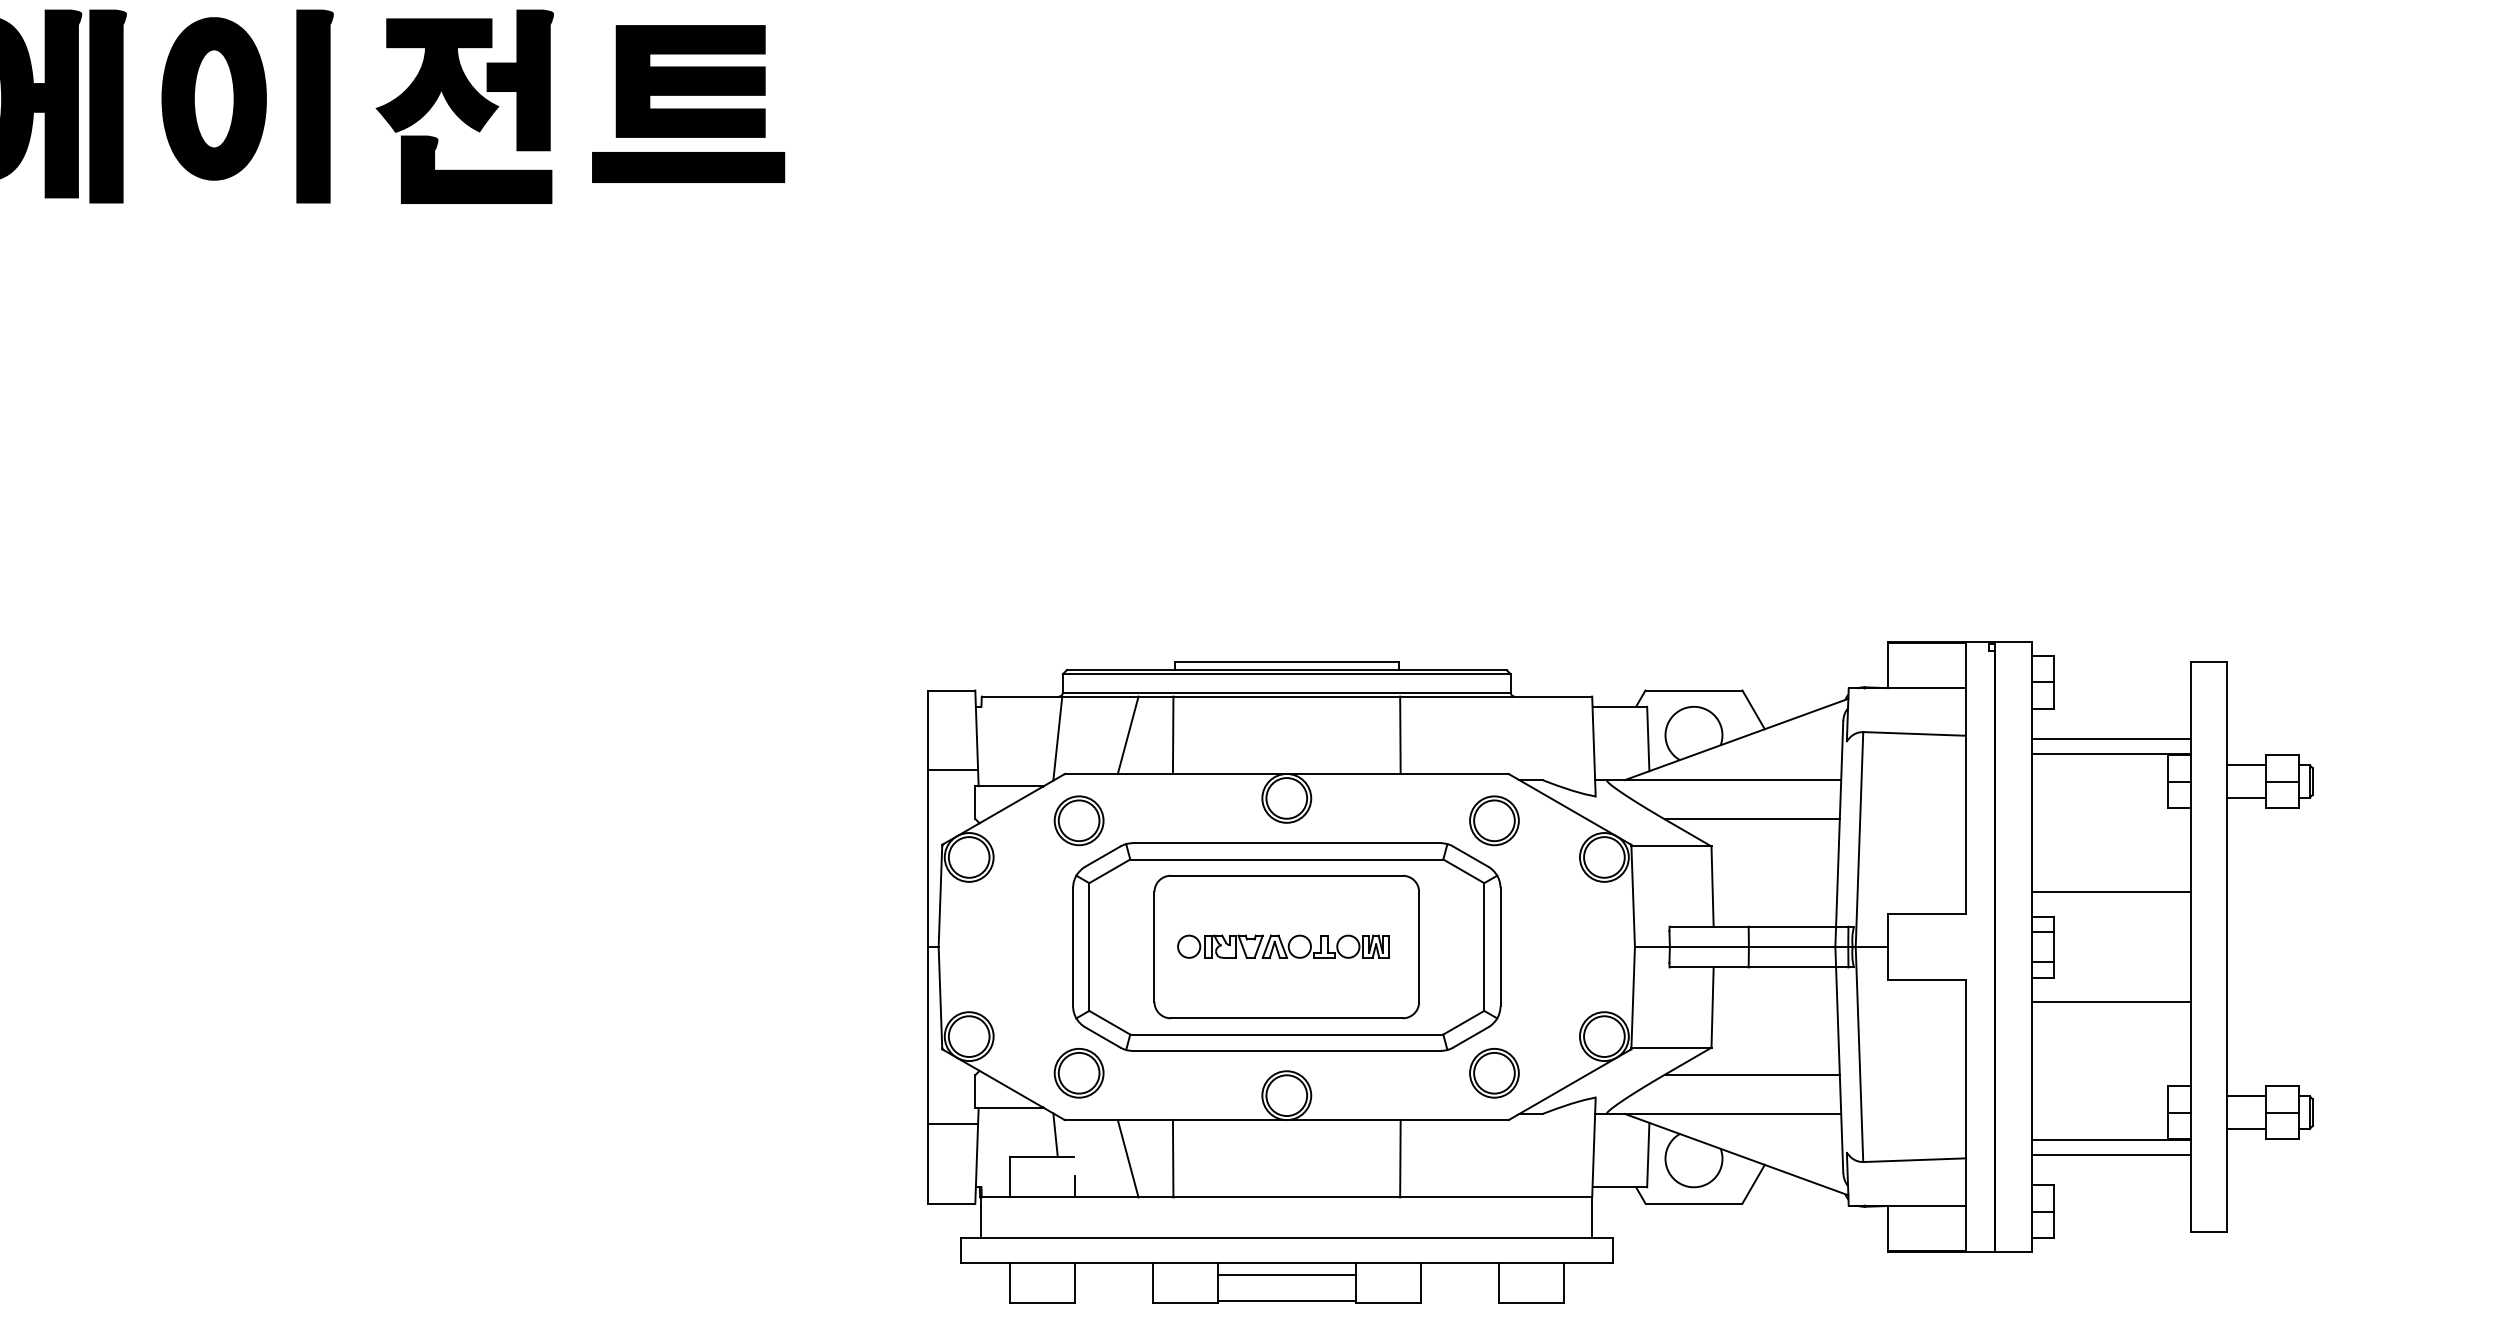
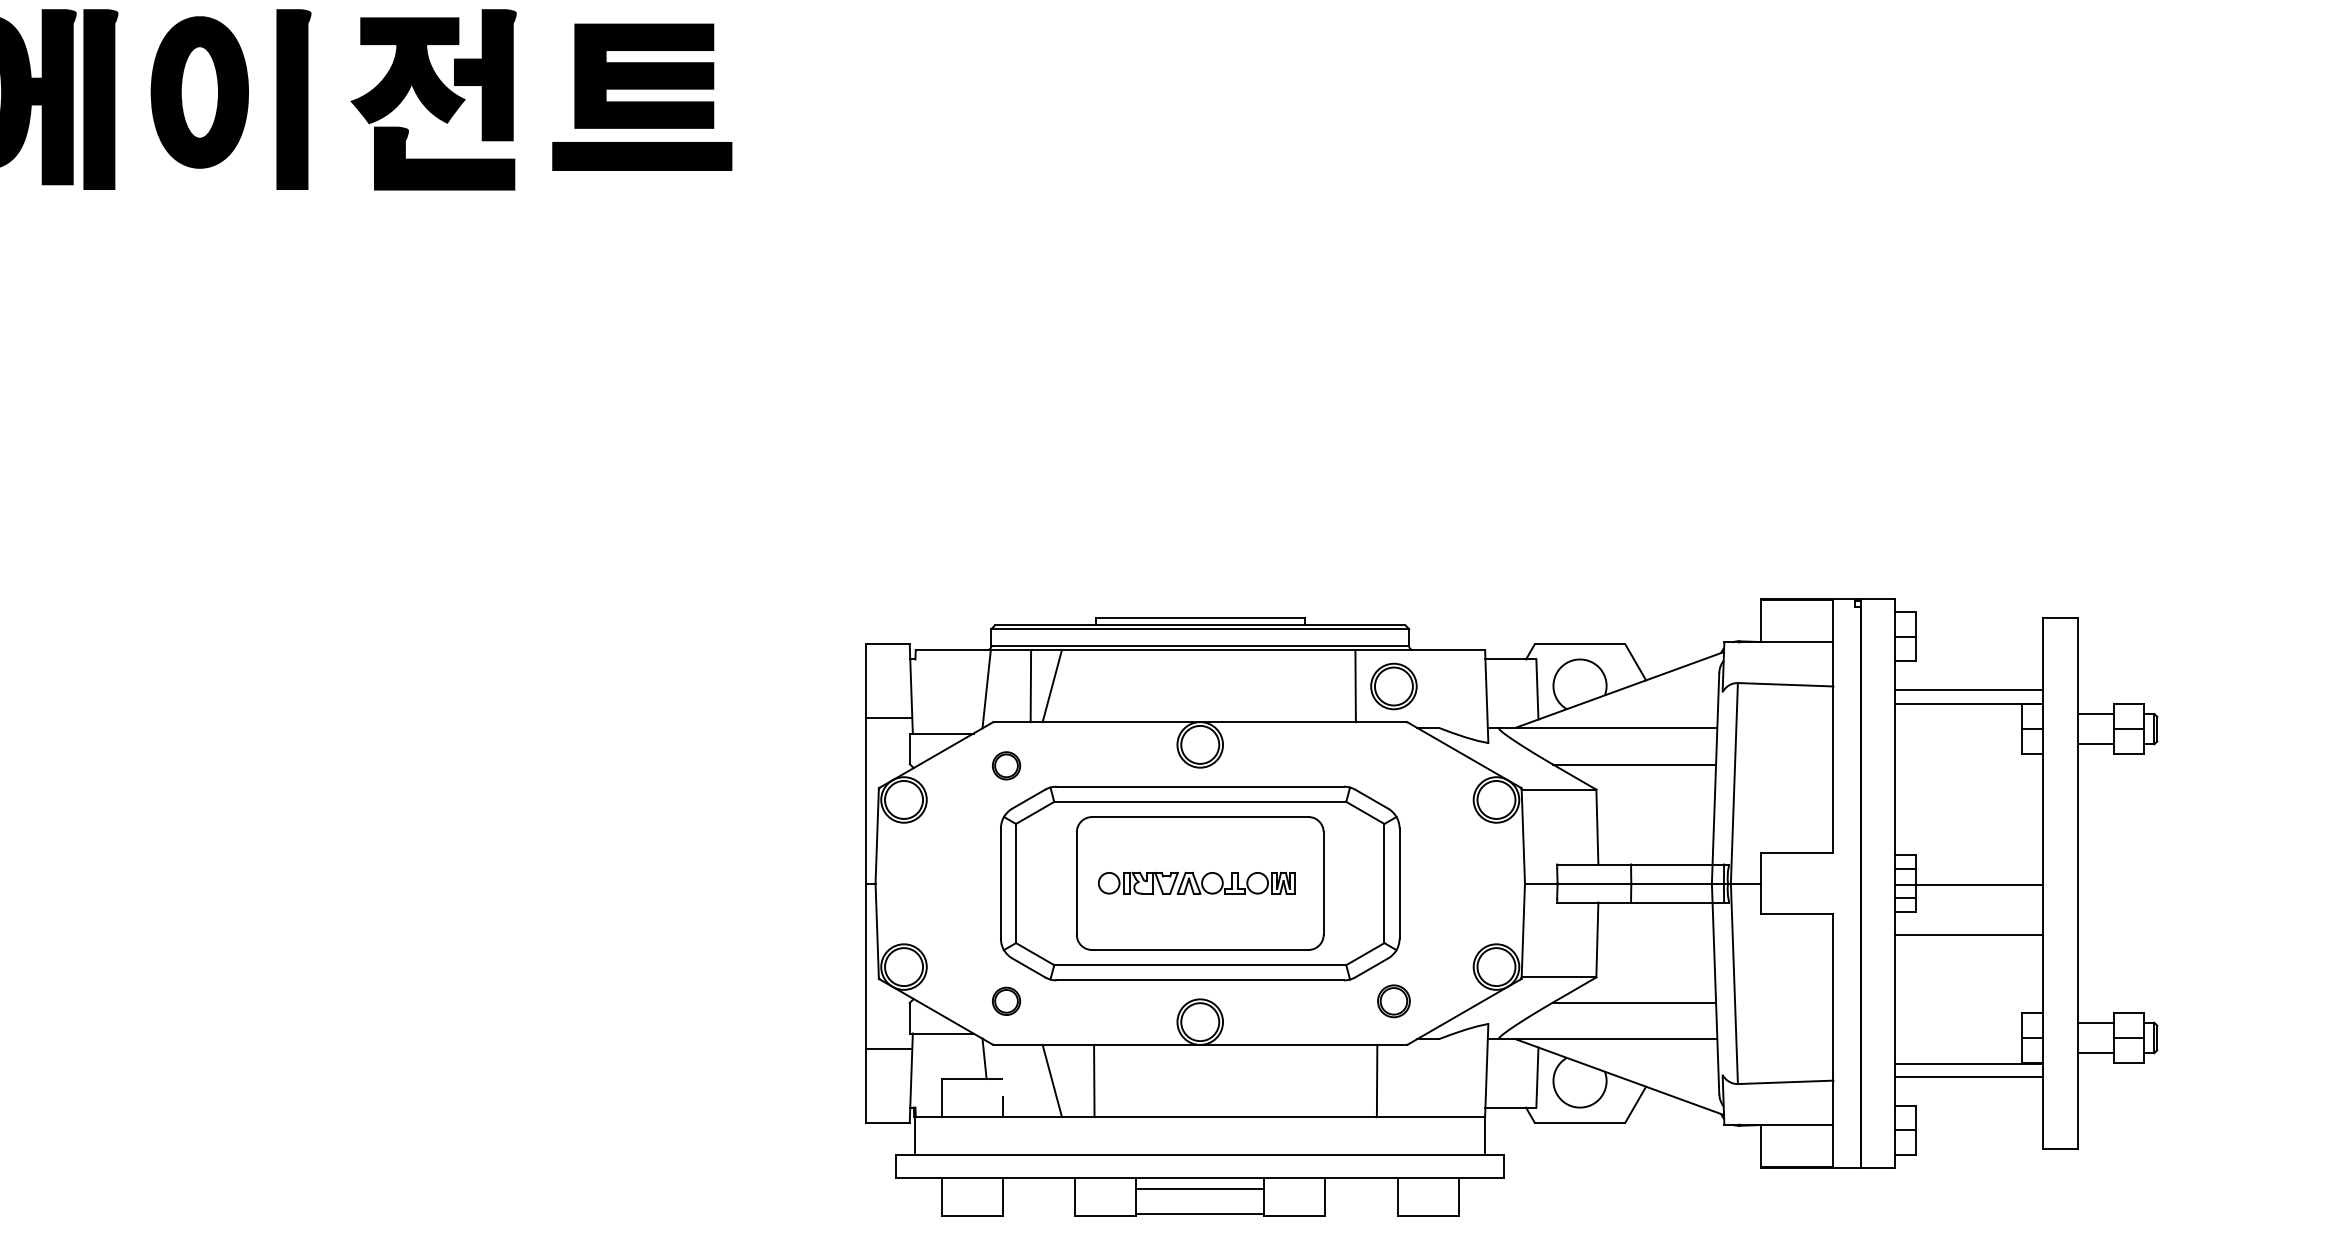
line: (1172, 734) -> (1030, 685), moved
line: (1400, 734) -> (1355, 685), moved
part: (1078, 820) -> (1005, 765), size x0.6
part: (1494, 820) -> (1393, 686), moved
line: (2110, 892) -> (1968, 885), moved
part: (1078, 1073) -> (1005, 1001), size x0.6
part: (1494, 1073) -> (1393, 1001), size x0.7
line: (1400, 1158) -> (1377, 1080), moved

